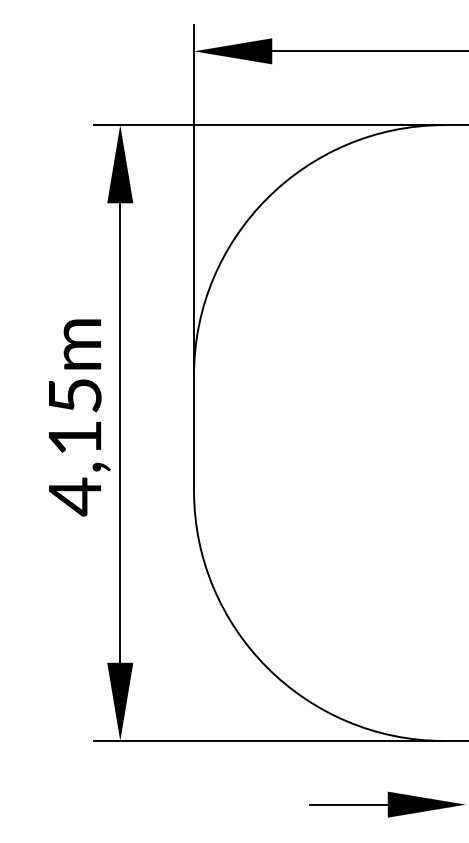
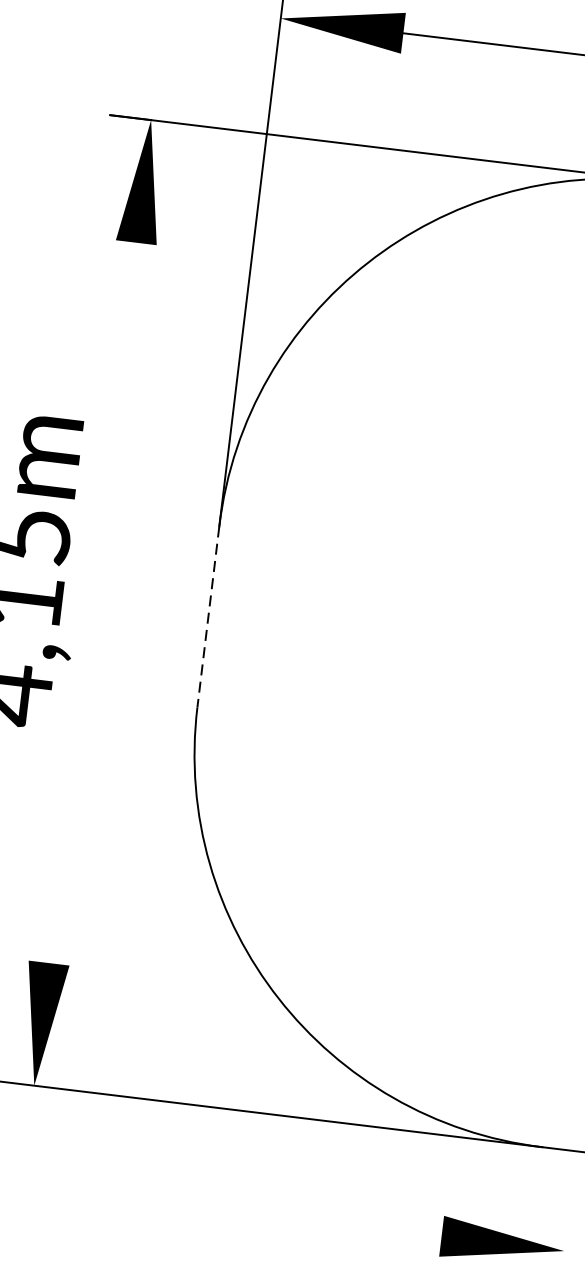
line: (120, 432) -> (93, 602), removed
line: (194, 433) -> (209, 617), solid -> dashed
line: (348, 804) -> (380, 1228), removed

